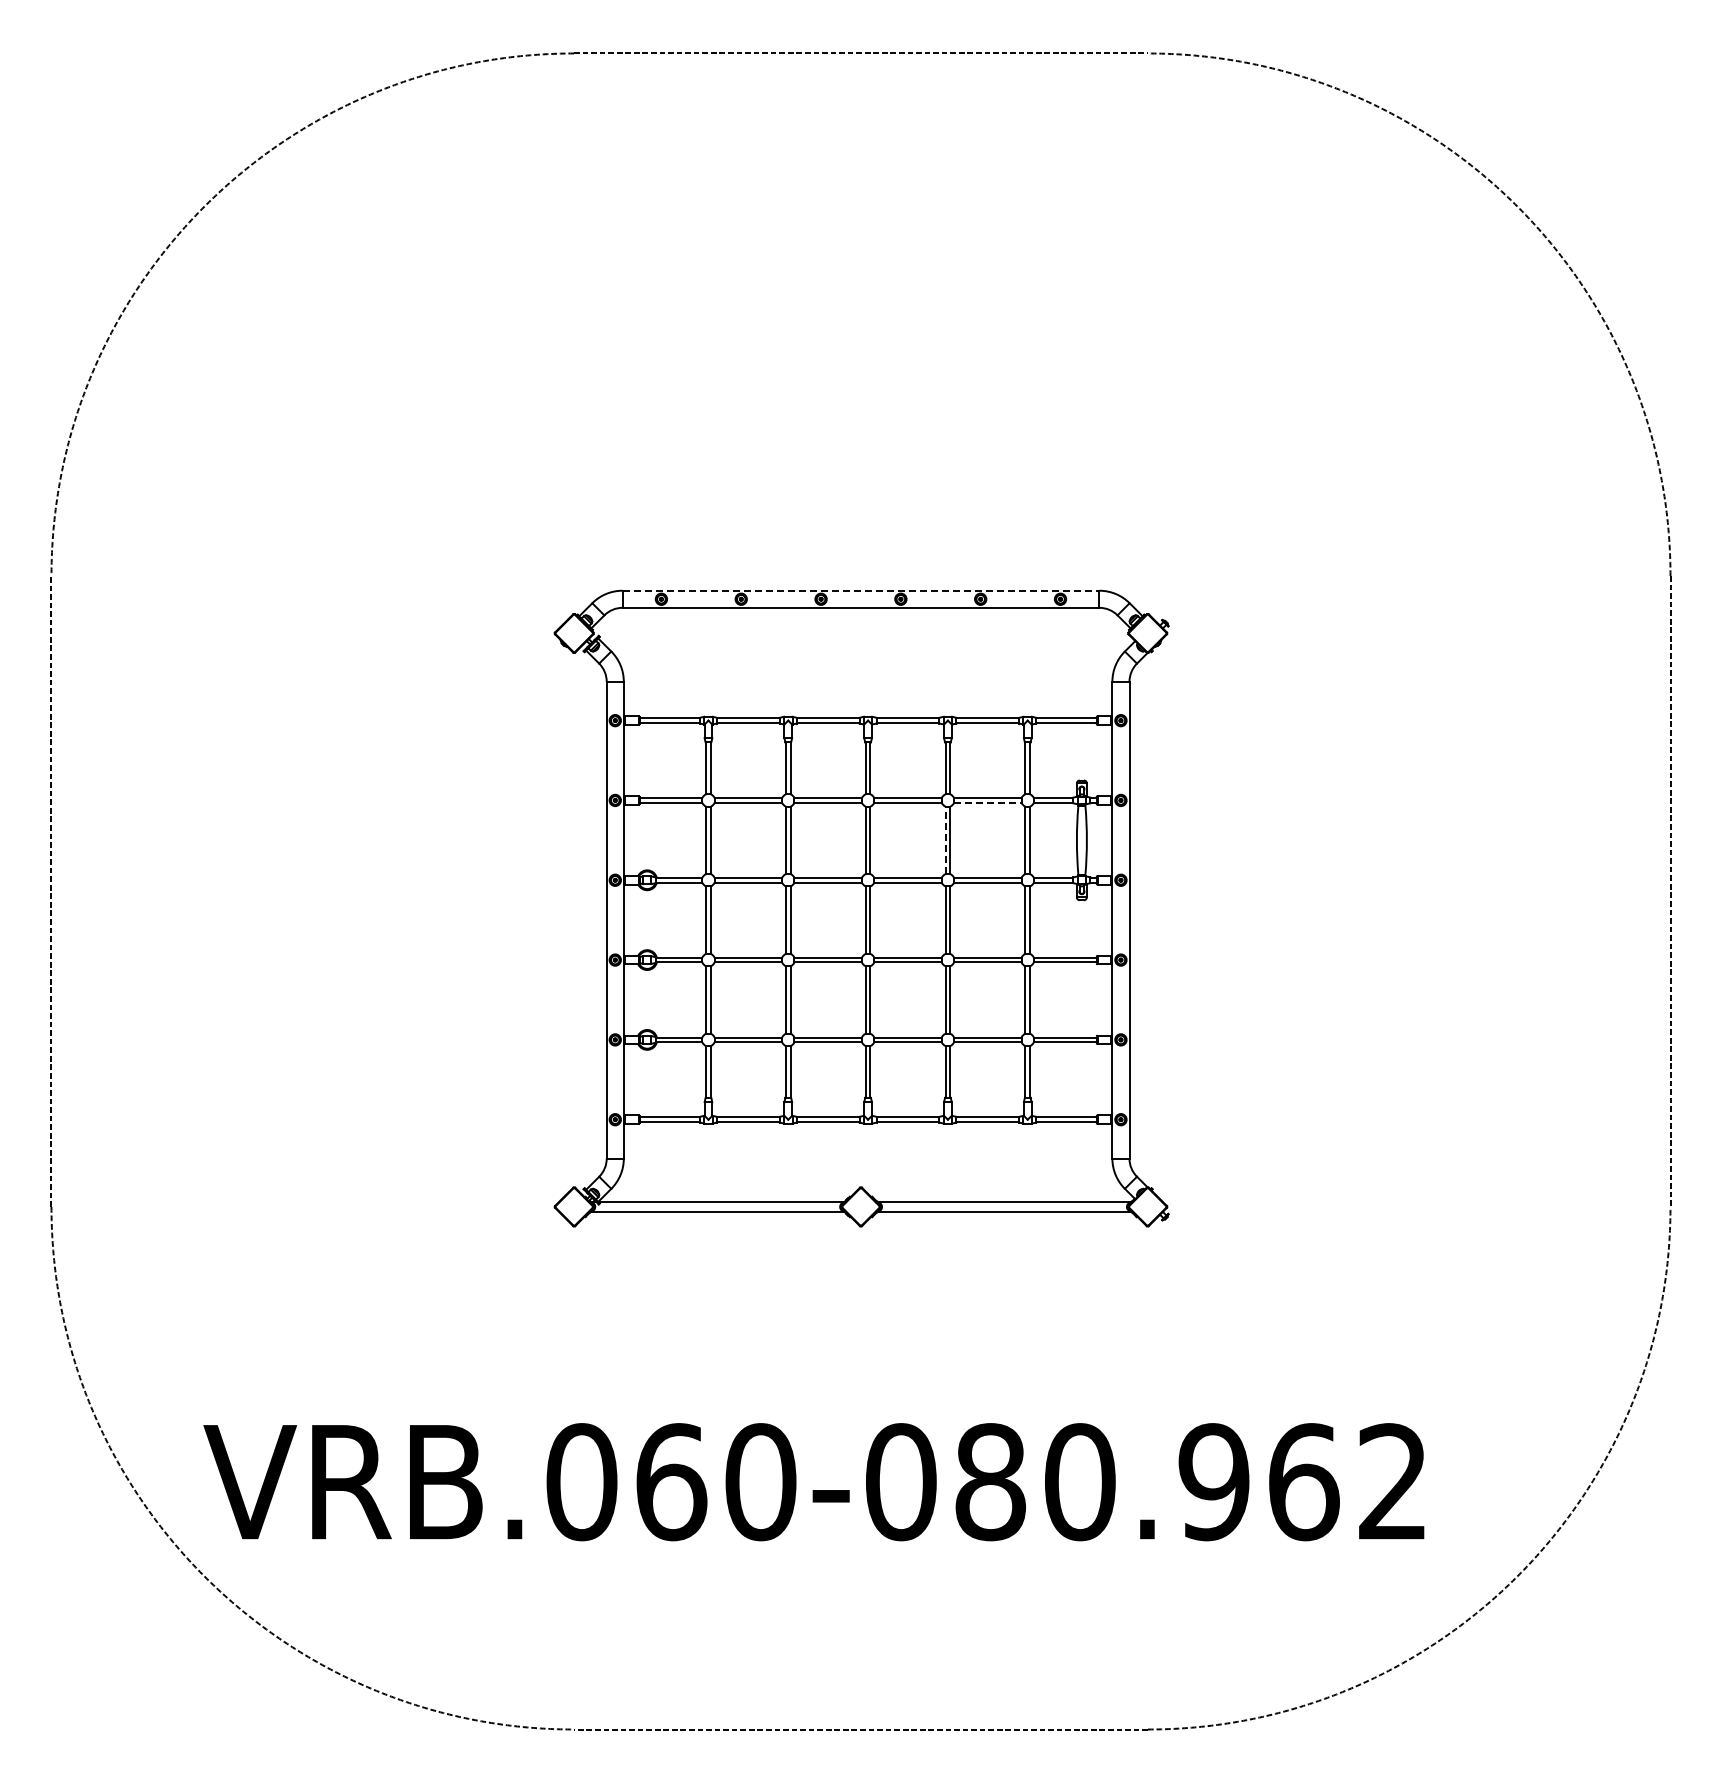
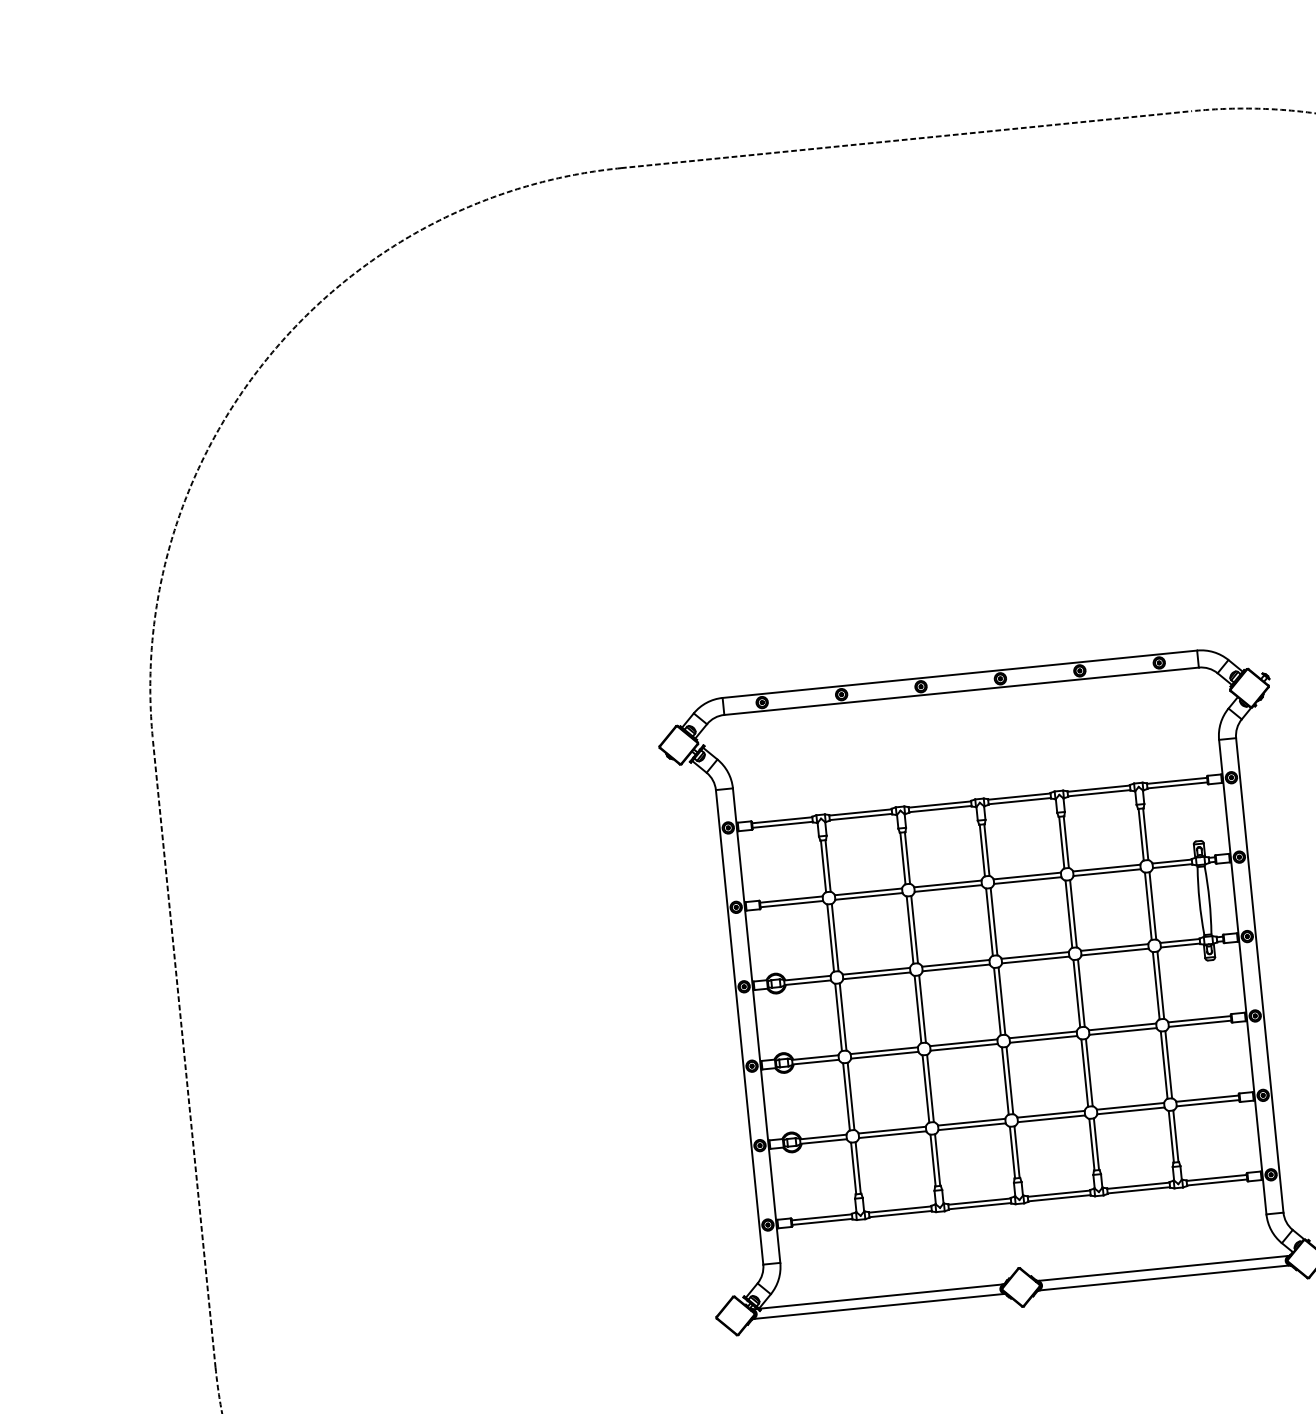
line: (861, 590) -> (960, 673), dashed -> solid
line: (987, 802) -> (1106, 872), dashed -> solid
line: (945, 840) -> (1068, 914), dashed -> solid

